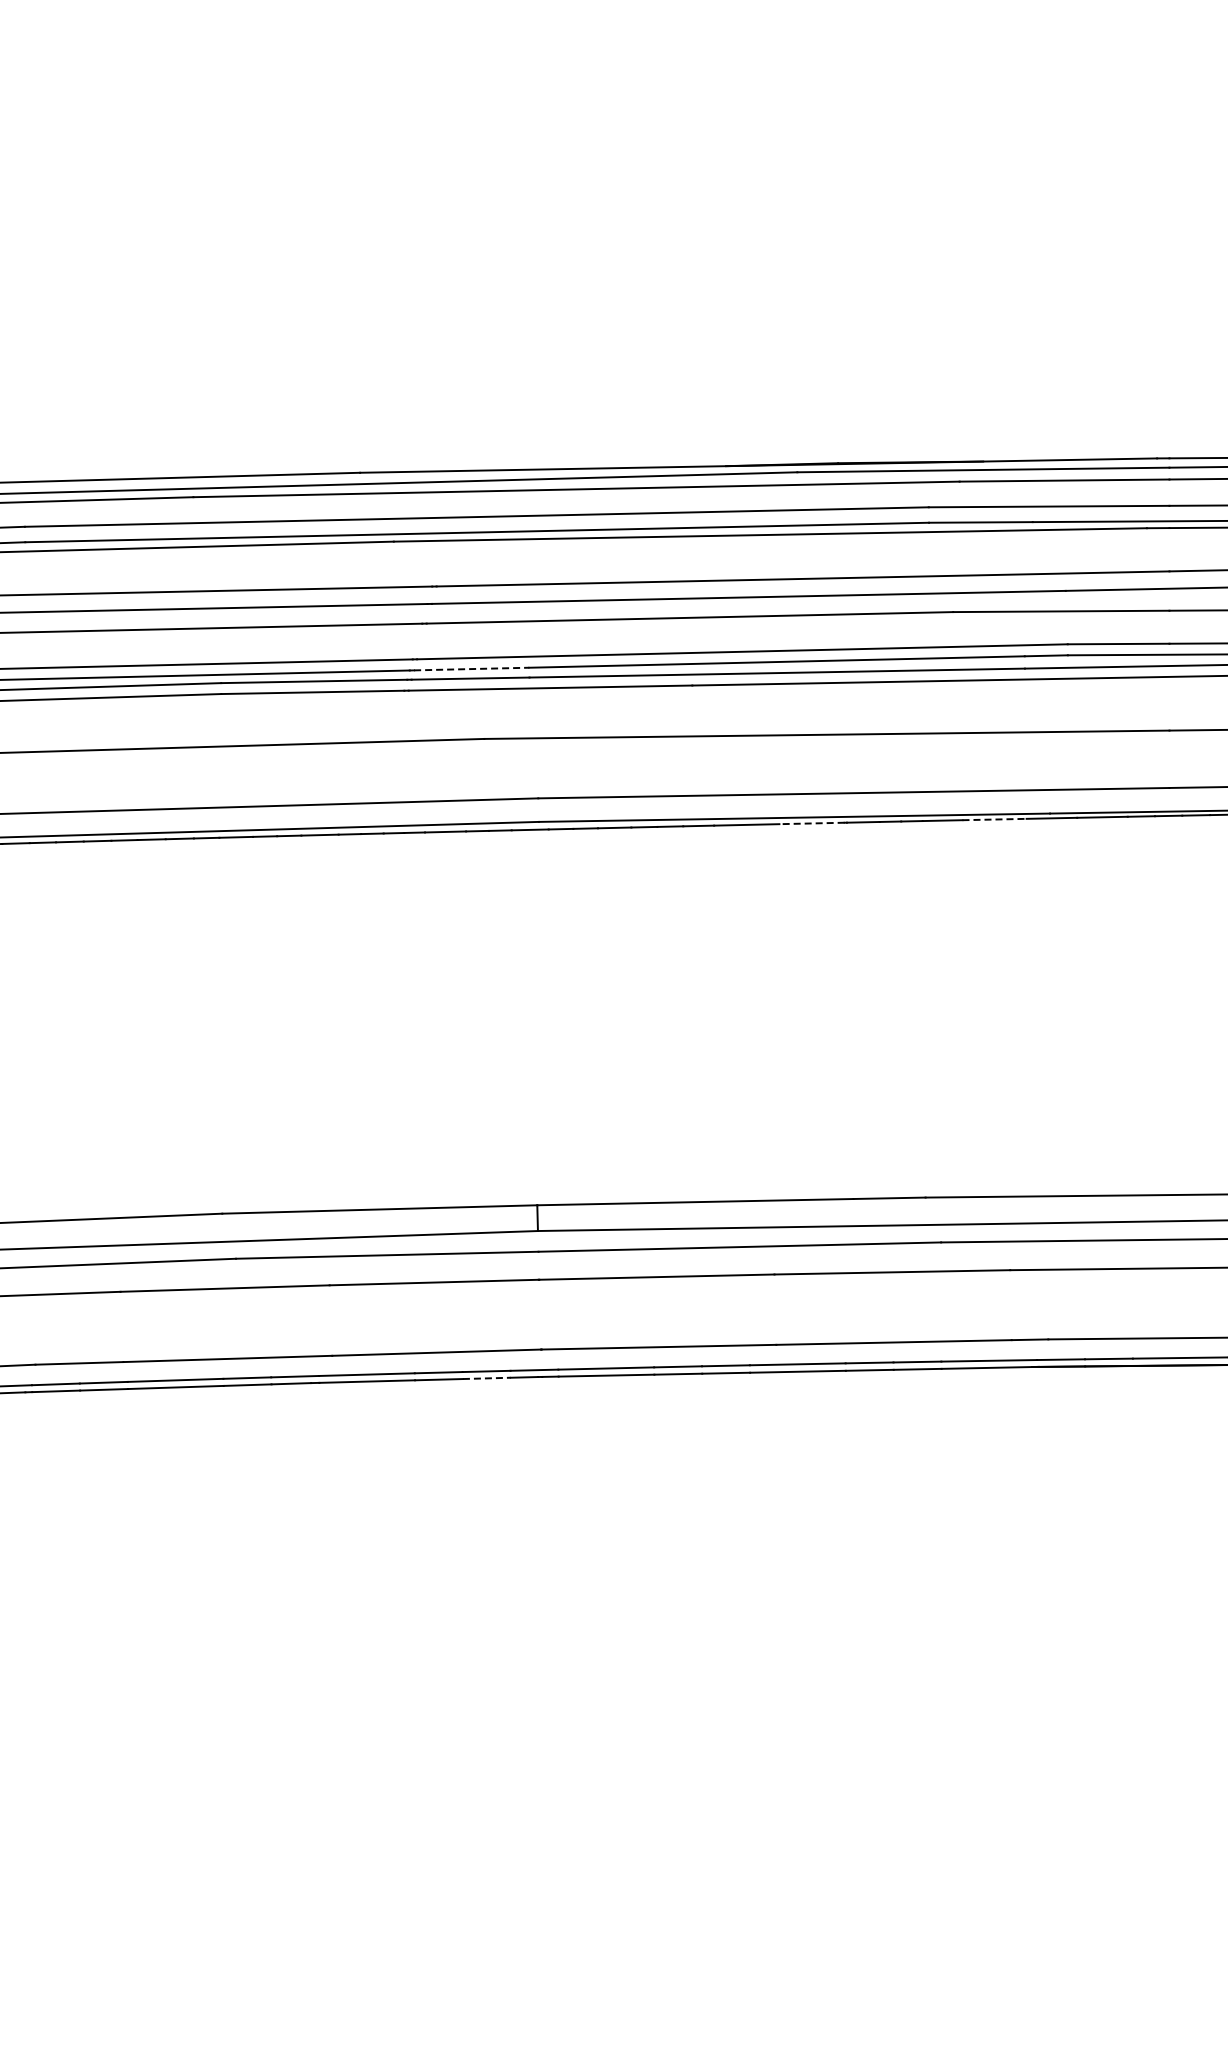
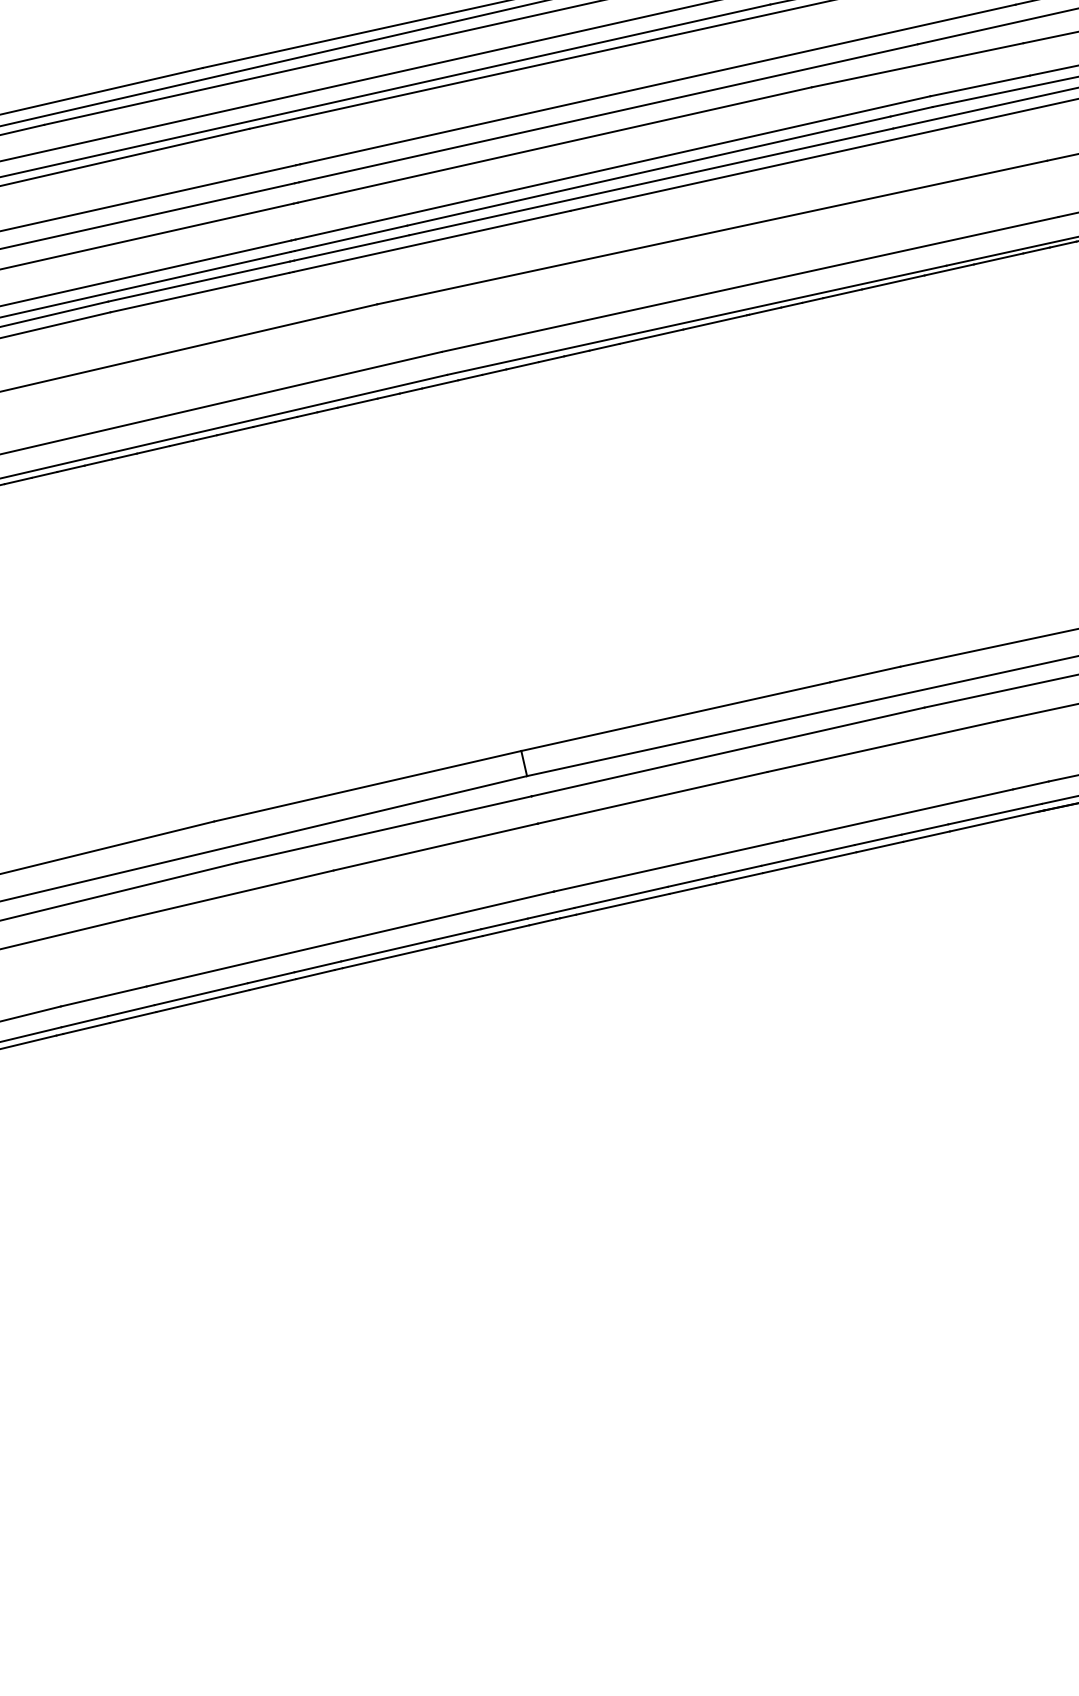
line: (471, 669) -> (350, 238), dashed -> solid
line: (995, 819) -> (894, 282), dashed -> solid
line: (812, 823) -> (715, 322), dashed -> solid
line: (486, 1378) -> (505, 930), dashed -> solid

